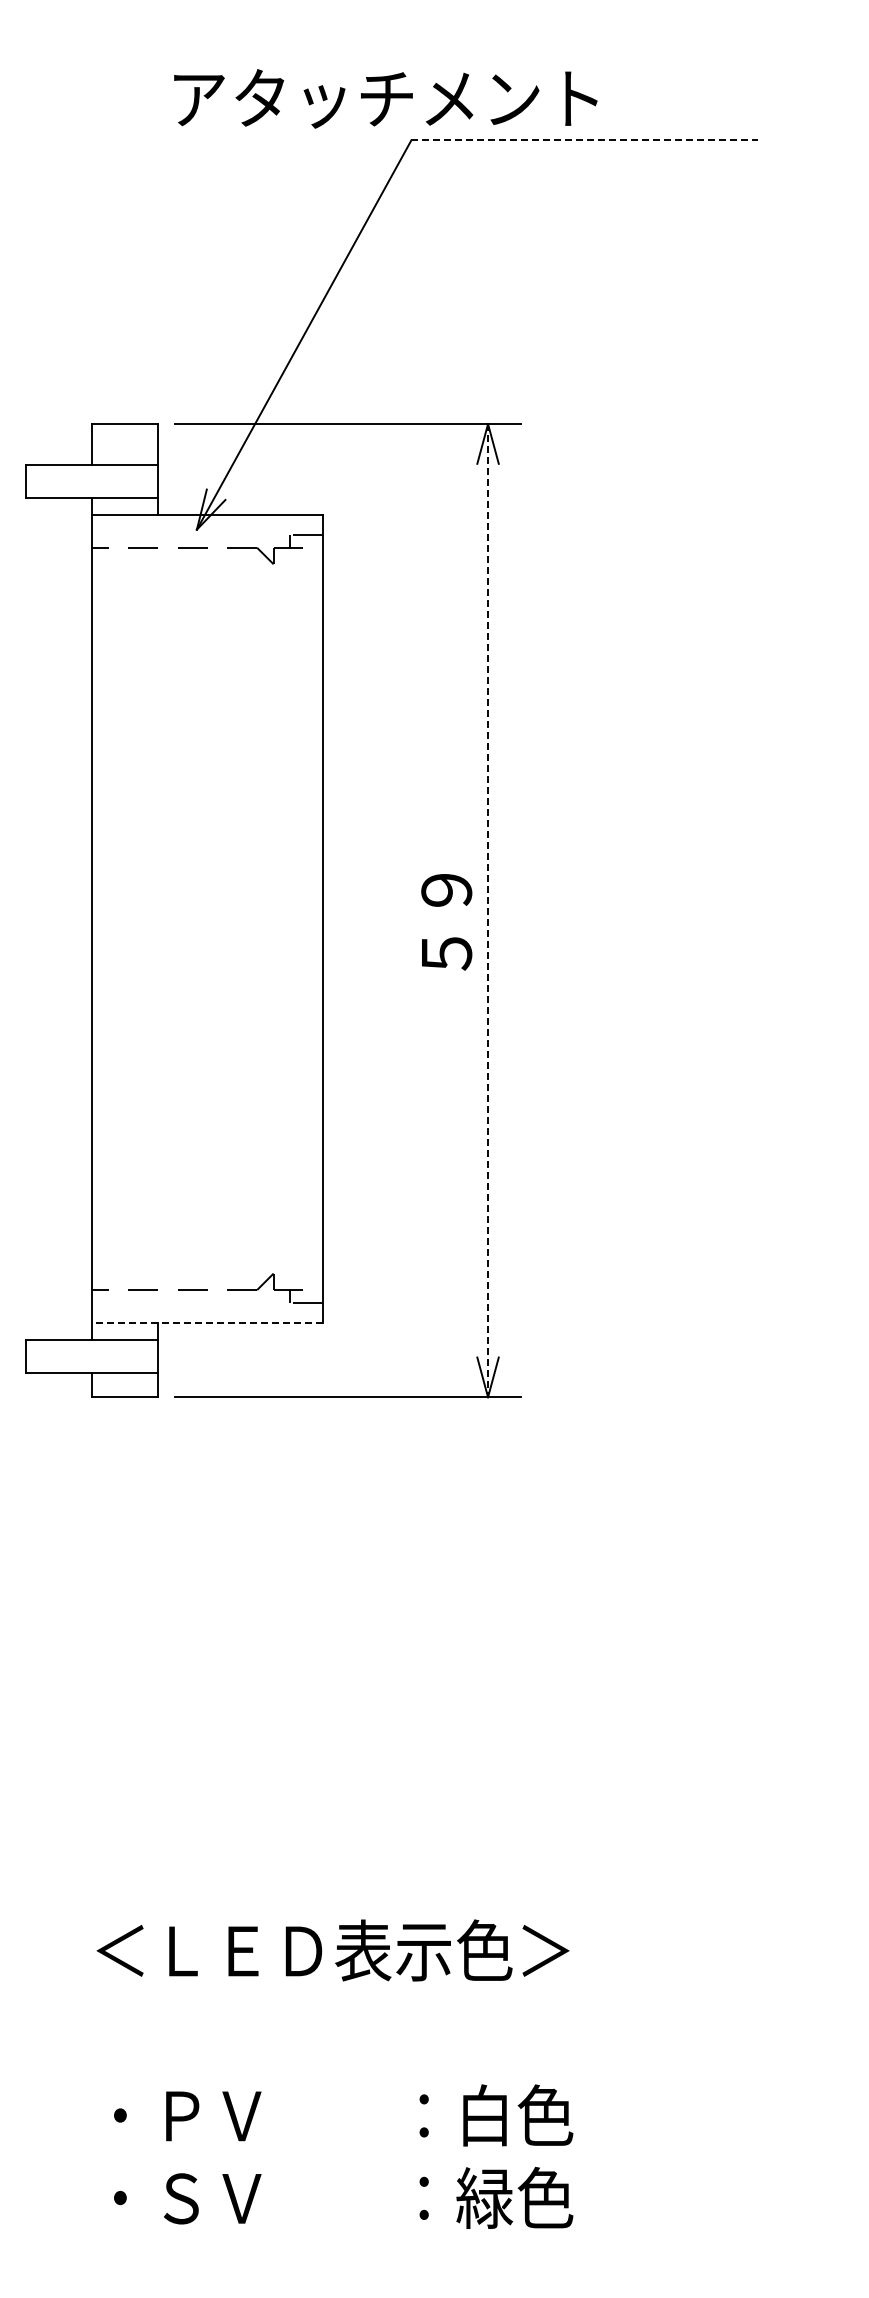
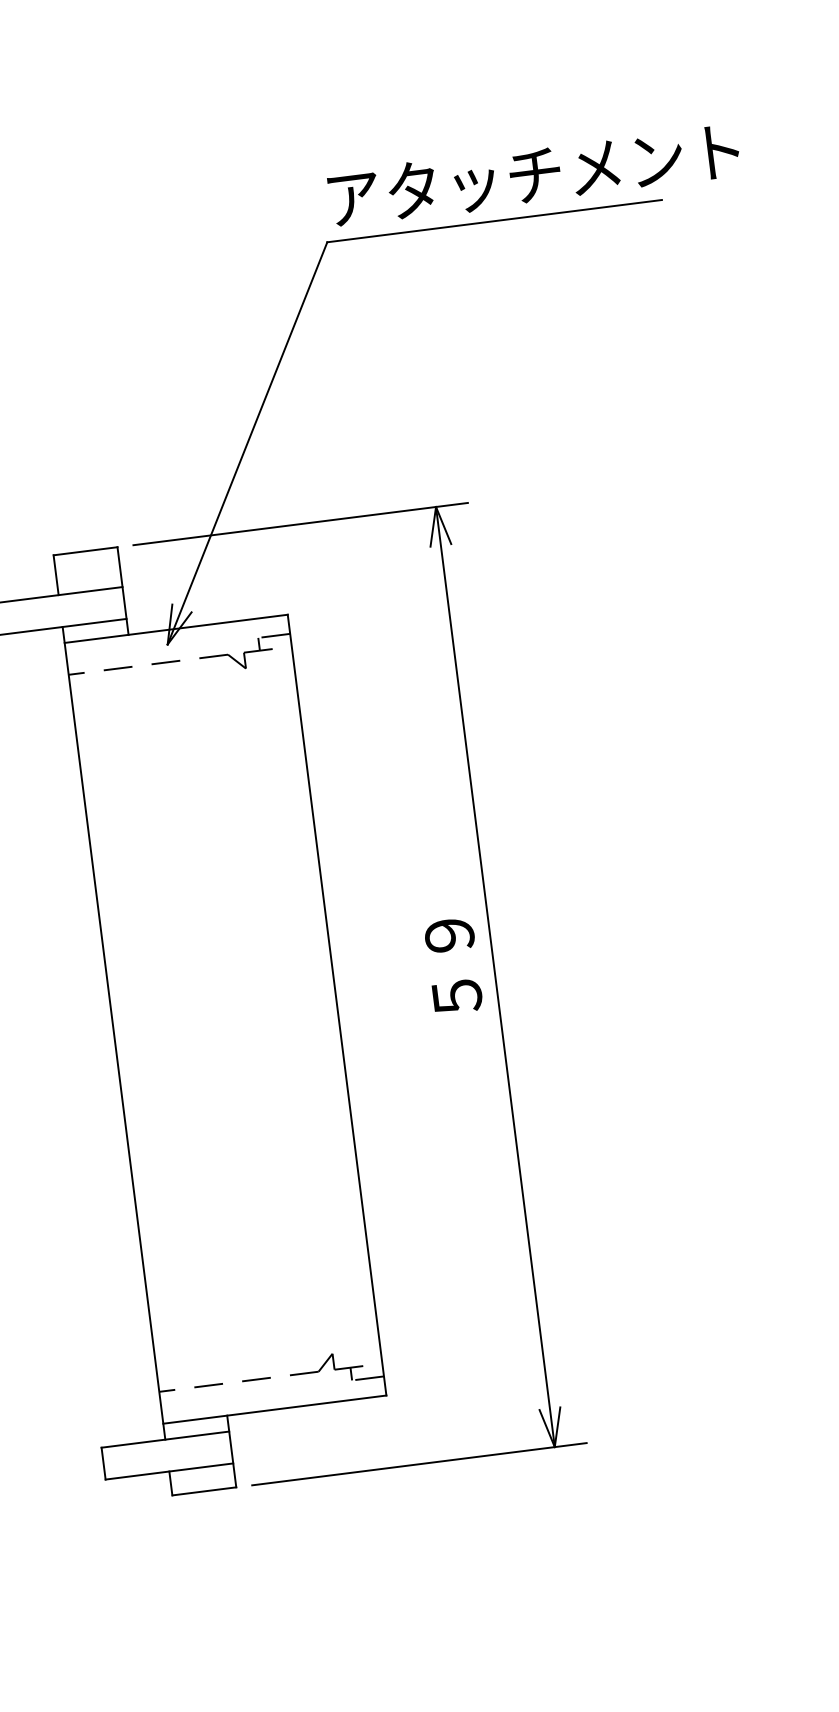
text: (385, 98) -> (533, 175), moved
line: (585, 140) -> (495, 221), dashed -> solid
line: (488, 910) -> (495, 976), dashed -> solid
text: (446, 922) -> (453, 966), moved
line: (207, 1323) -> (274, 1410), dashed -> solid

